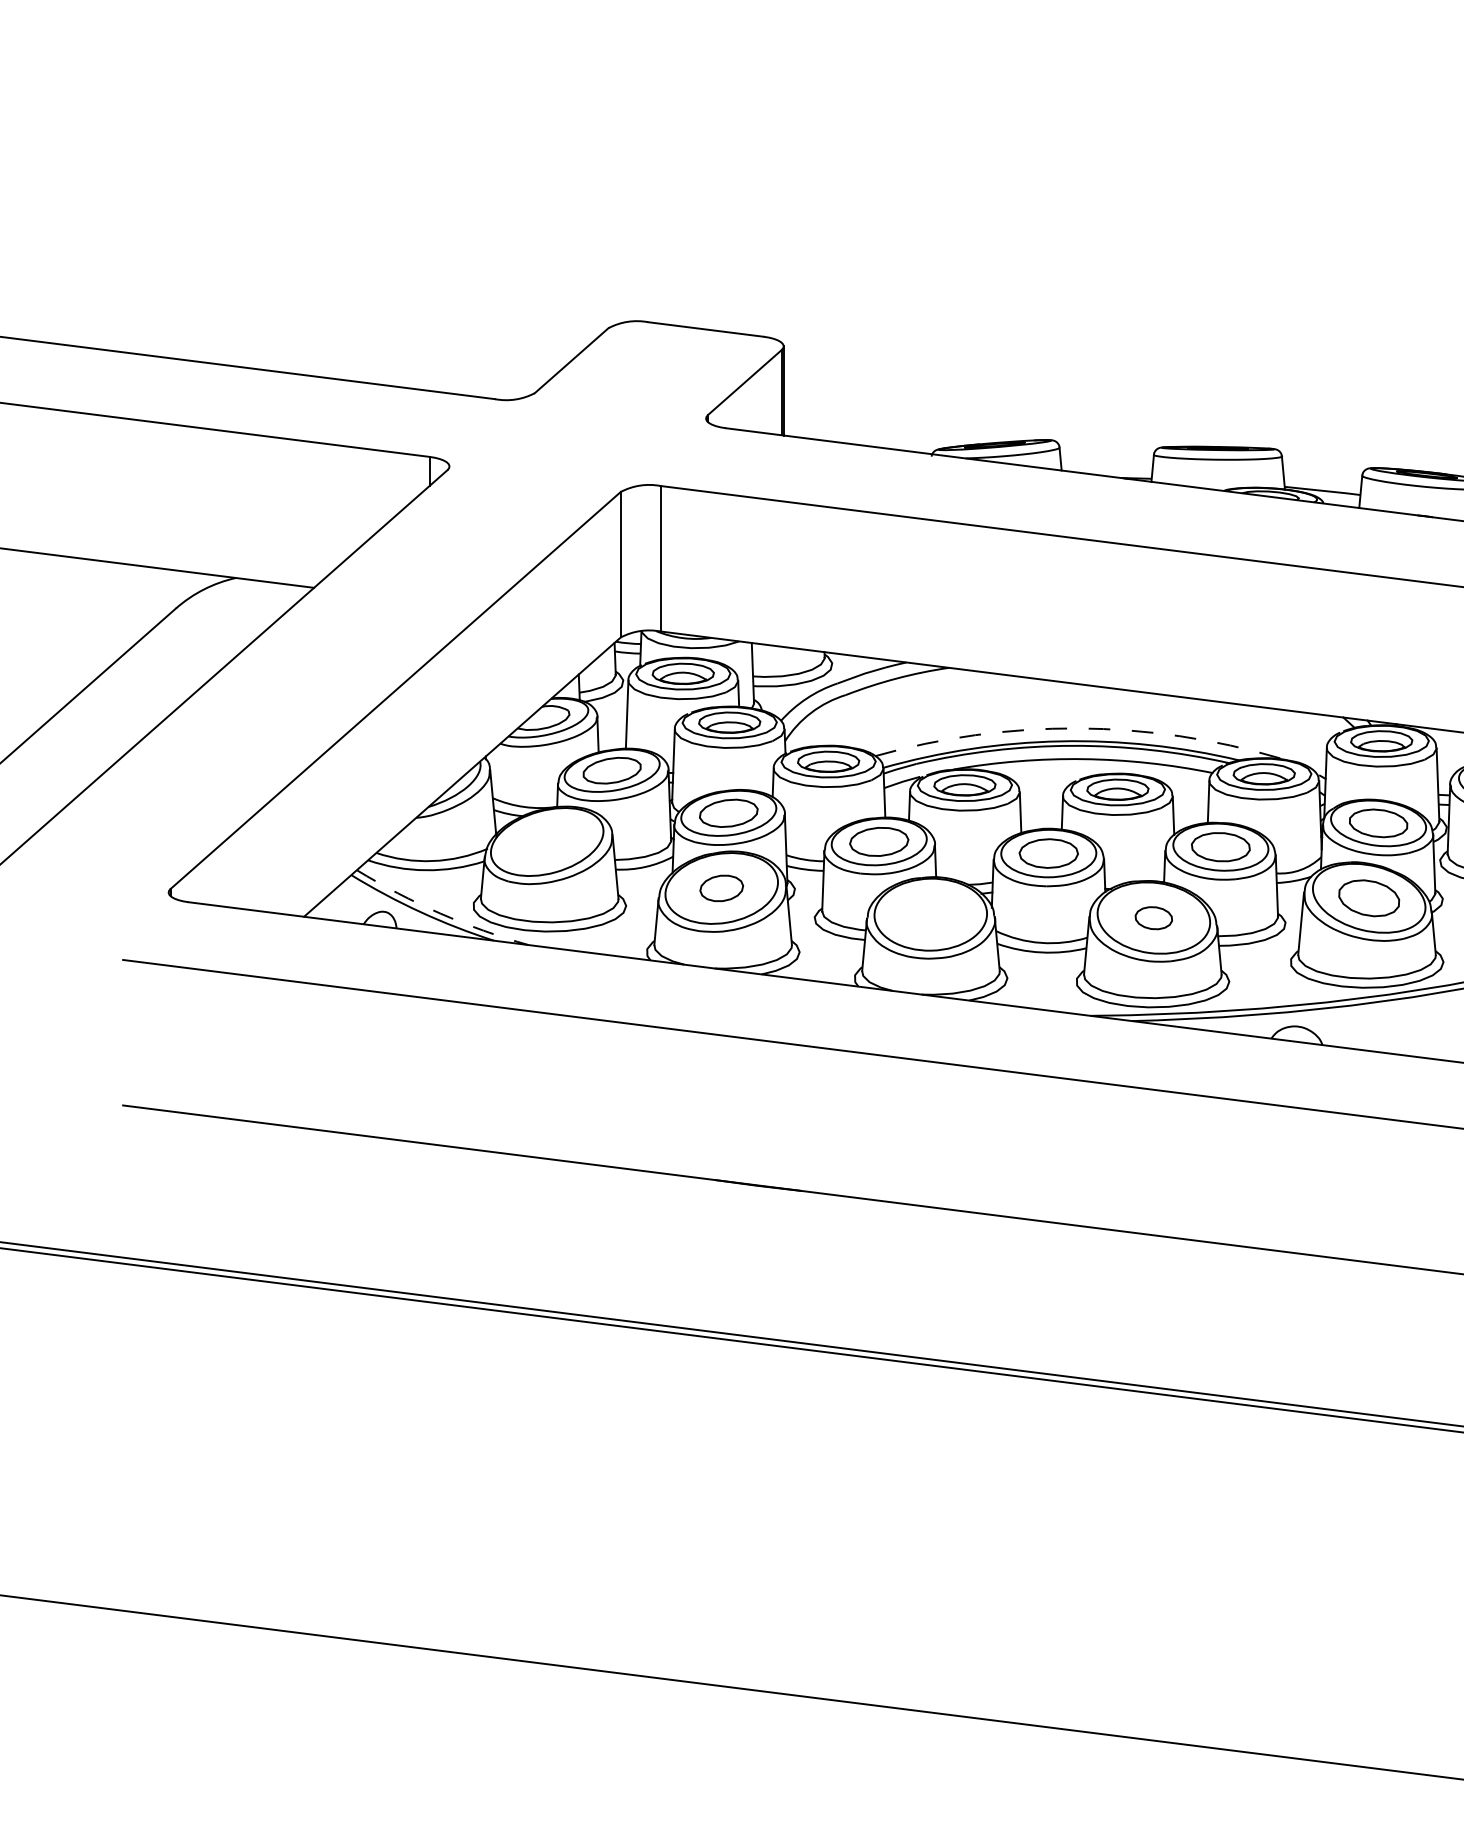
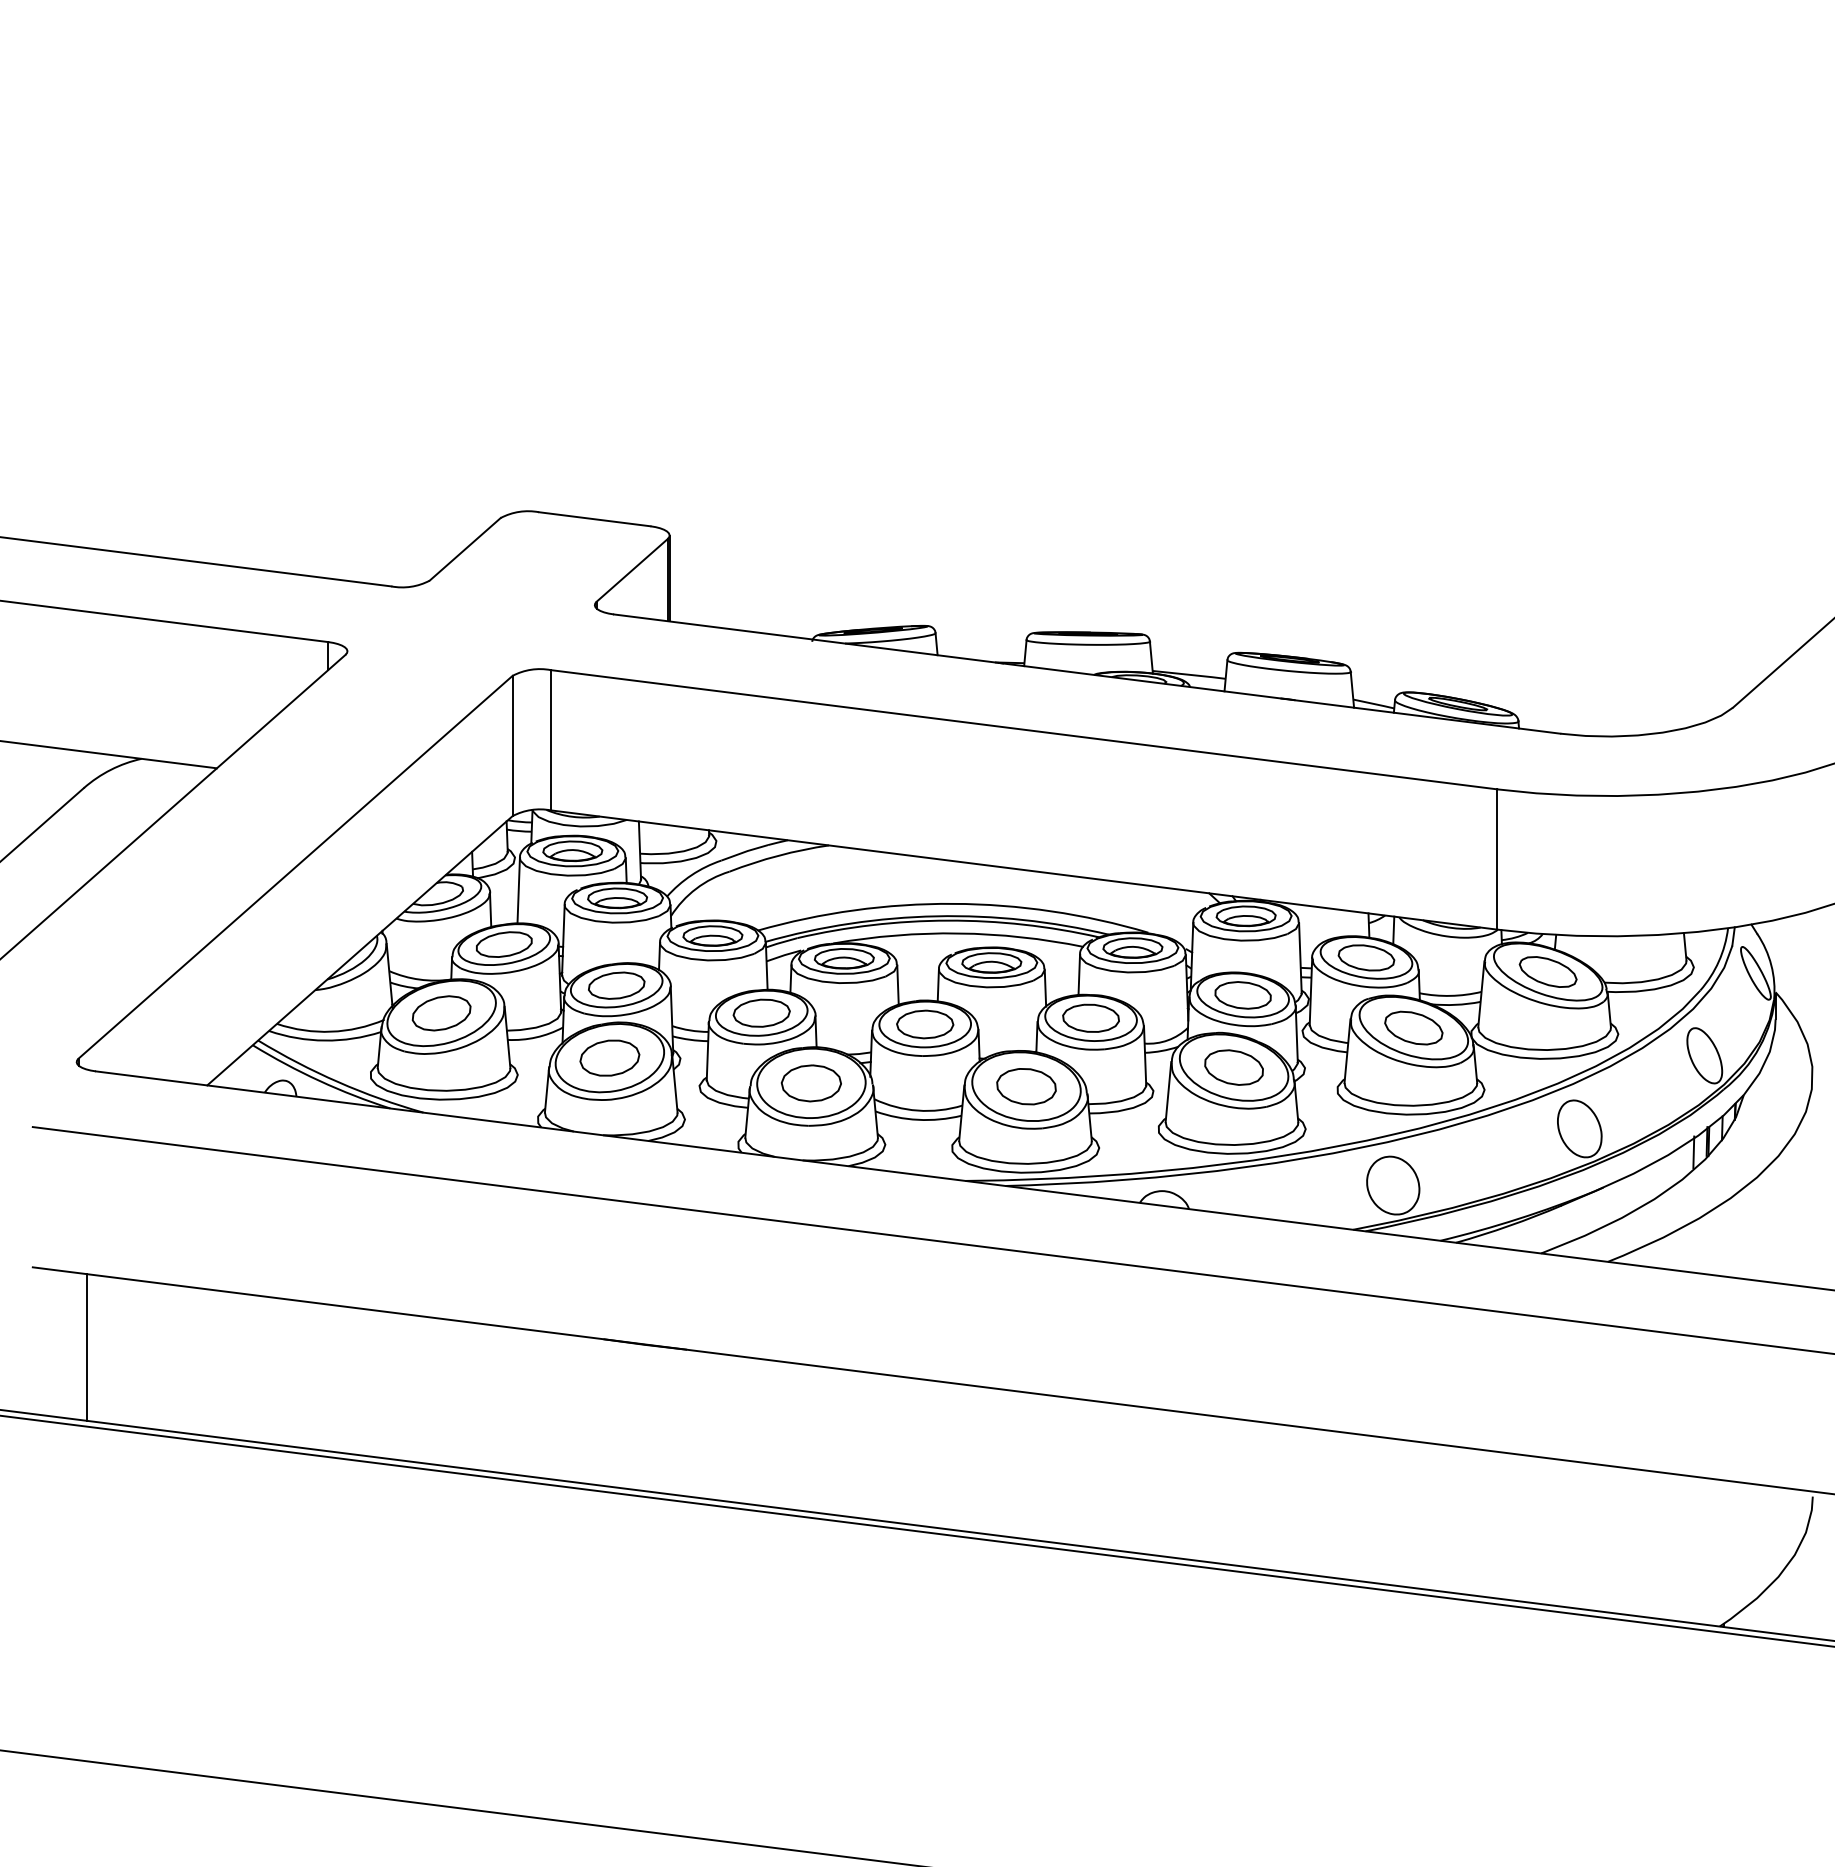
arc: (1078, 728) -> (953, 903), dashed -> solid
part: (547, 842) -> (441, 1013), added
part: (721, 887) -> (609, 1057), size x1.43
arc: (440, 913) -> (338, 1082), dashed -> solid
part: (929, 914) -> (810, 1083), added
part: (1153, 917) -> (1026, 1086), size x1.67
line: (179, 1188) -> (87, 1347), added

